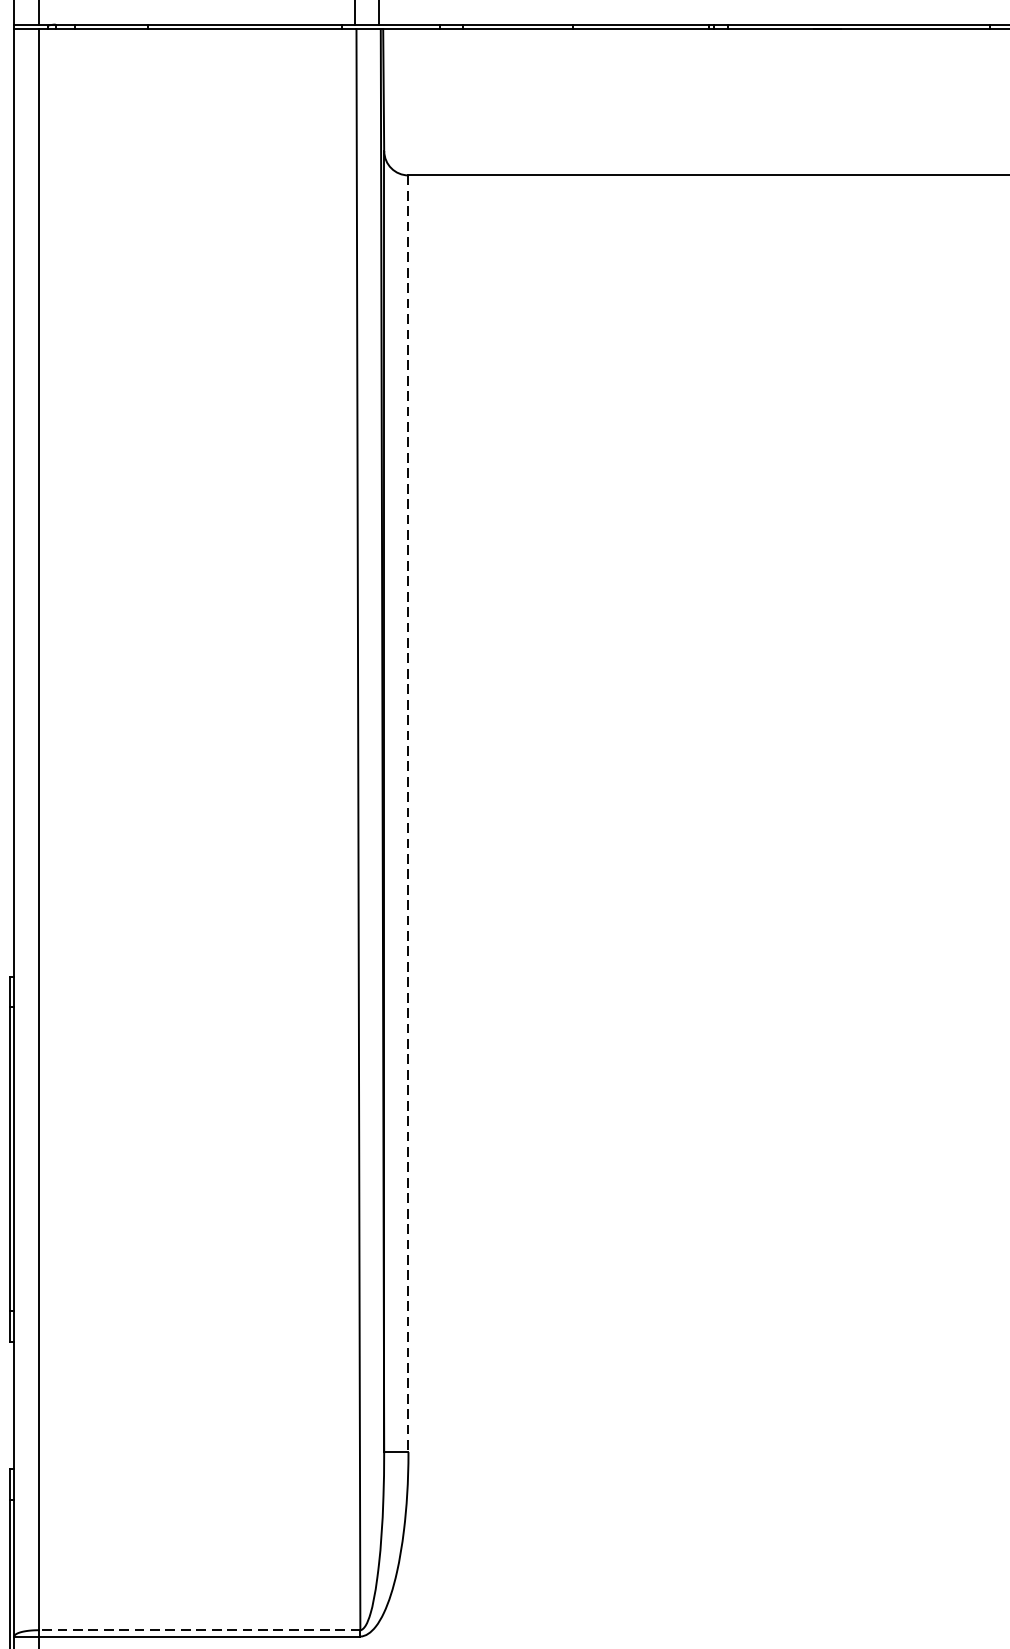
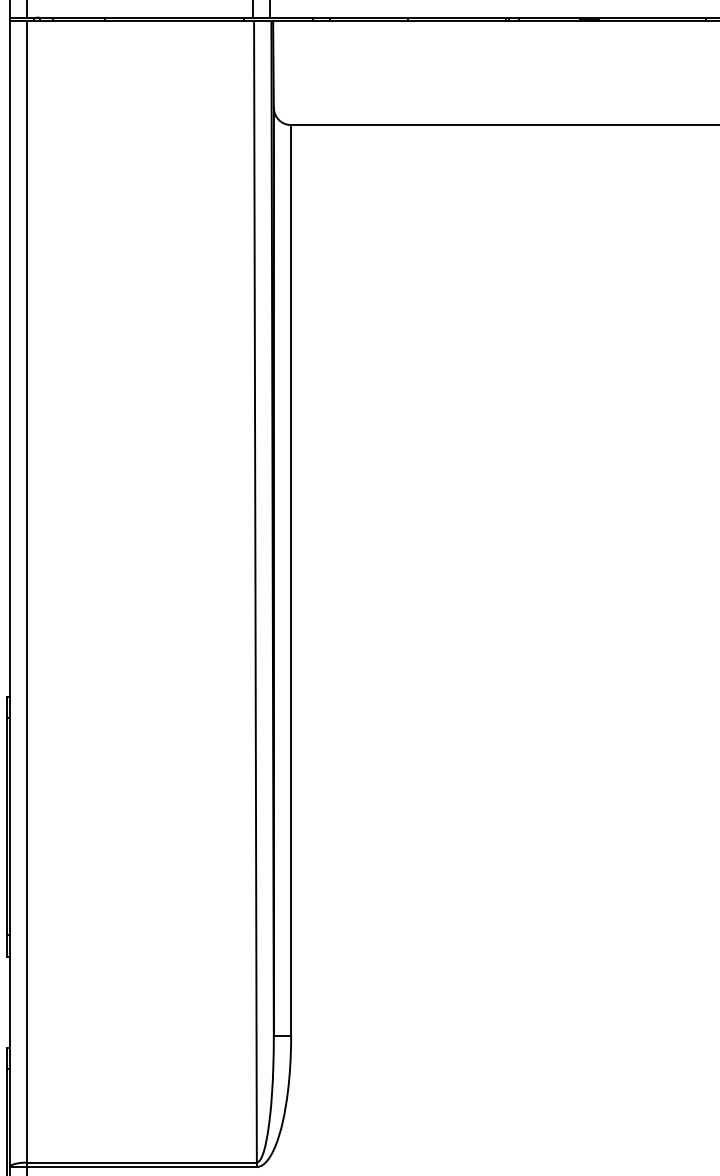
line: (408, 813) -> (291, 580), dashed -> solid
line: (200, 1630) -> (142, 1162), dashed -> solid

